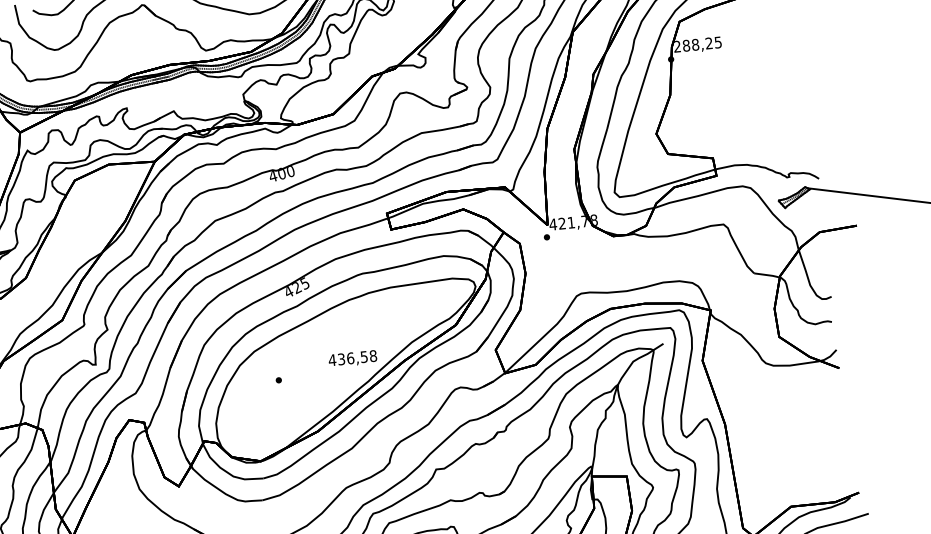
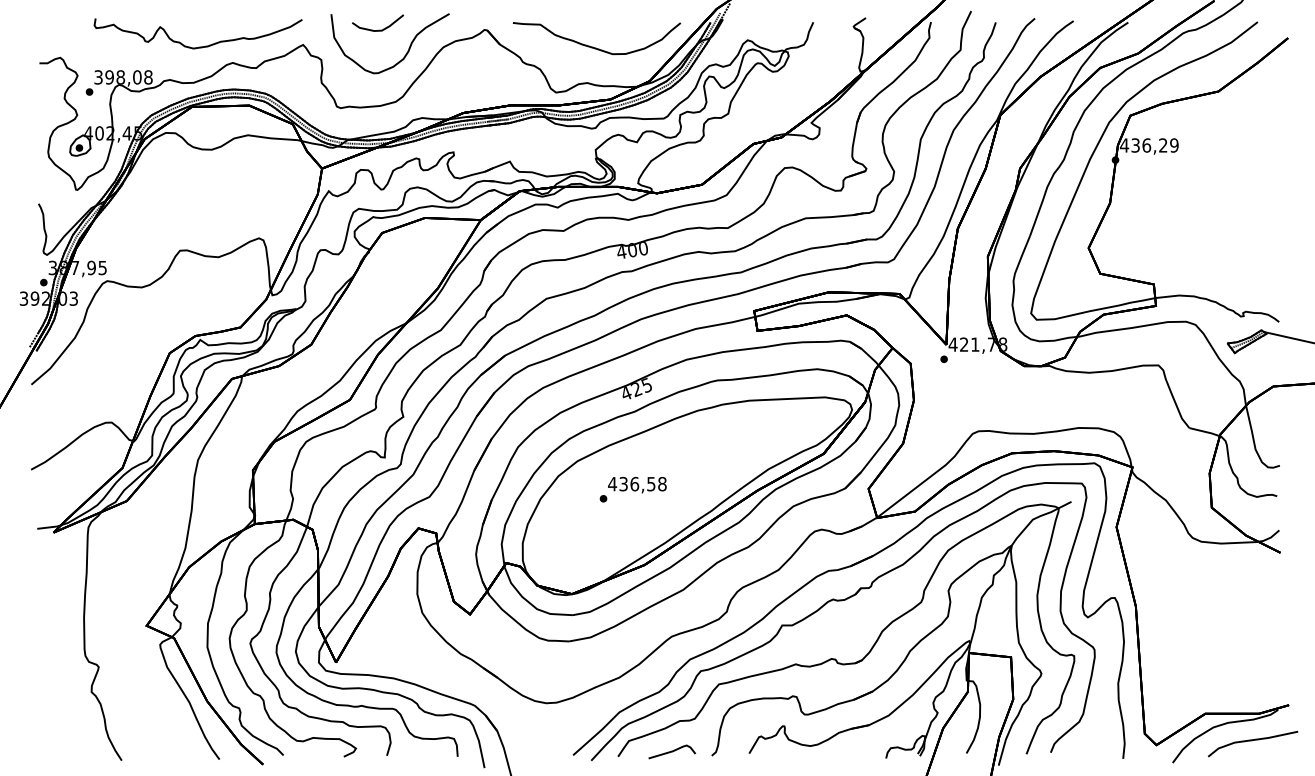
text: (697, 44) -> (1149, 145), 288,25 -> 436,29
text: (353, 359) -> (637, 485), moved

